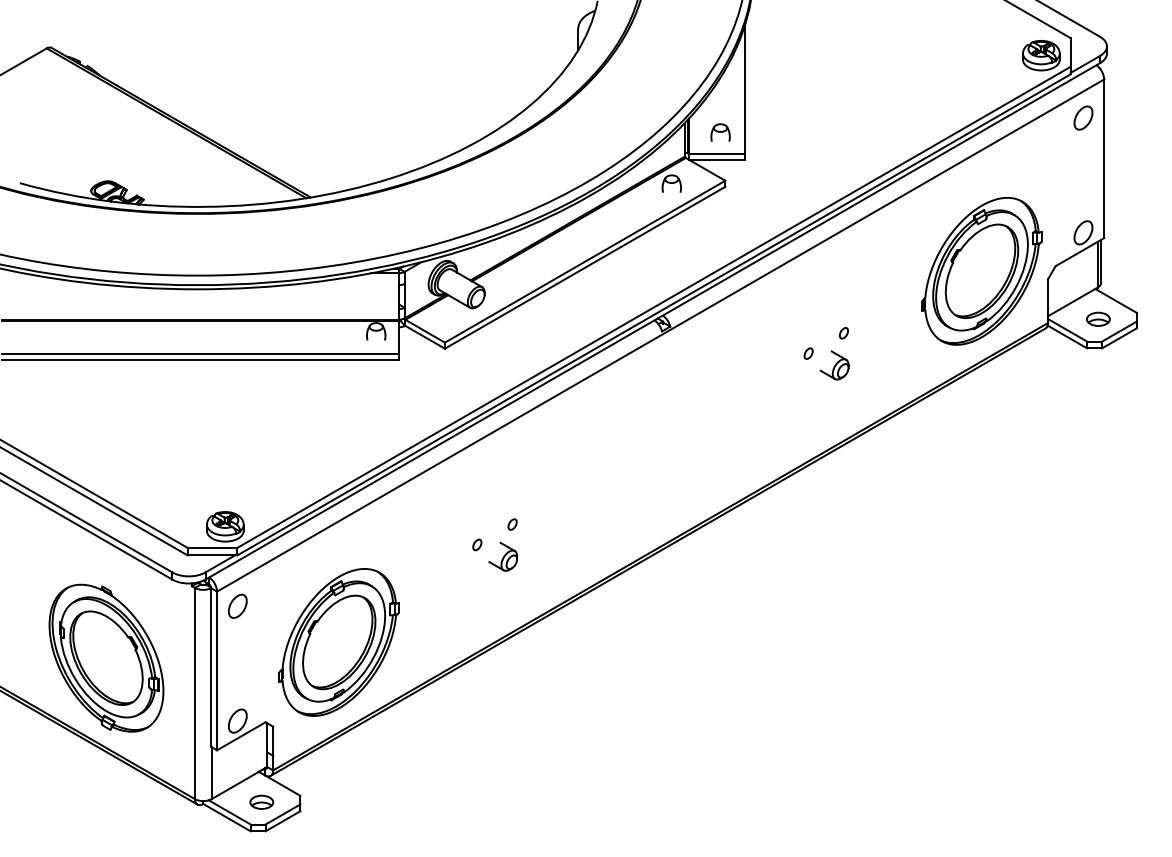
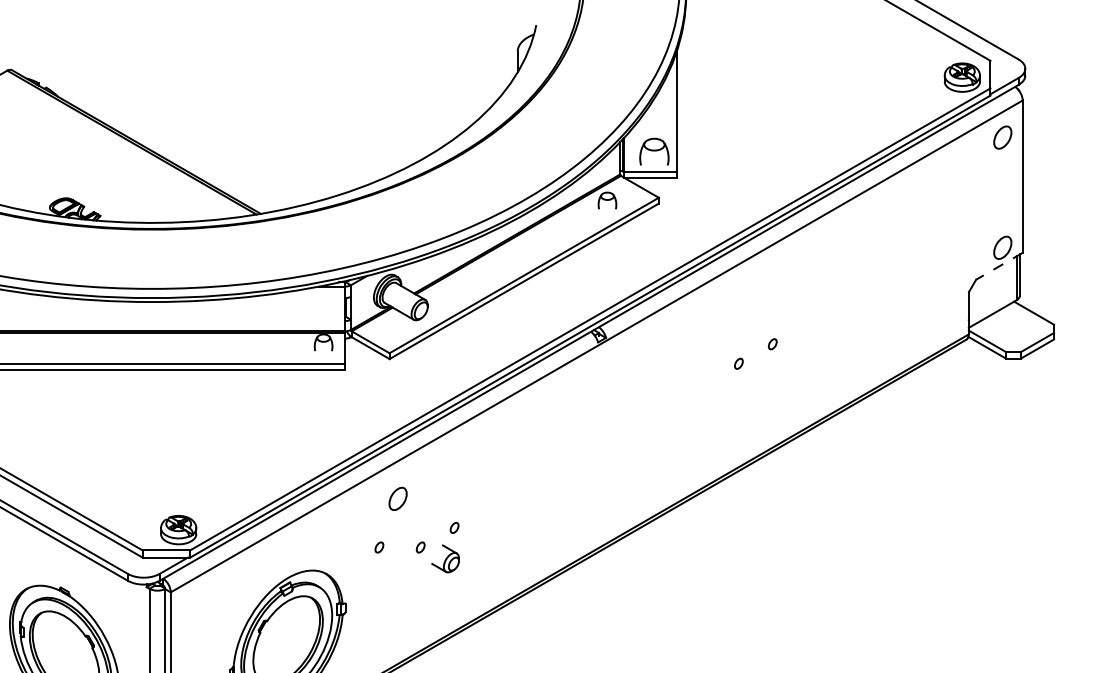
part: (720, 132) -> (654, 151), size x1.6
line: (1079, 252) -> (998, 266), solid -> dashed
part: (981, 271) -> (904, 284), removed
part: (1098, 318) -> (1017, 330), removed
part: (834, 365) -> (763, 375), removed
part: (434, 544) -> (379, 547), added
part: (237, 605) -> (397, 498), moved

